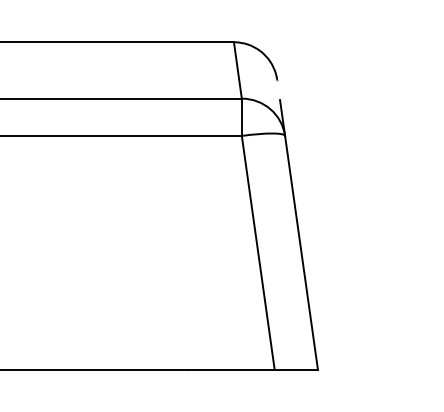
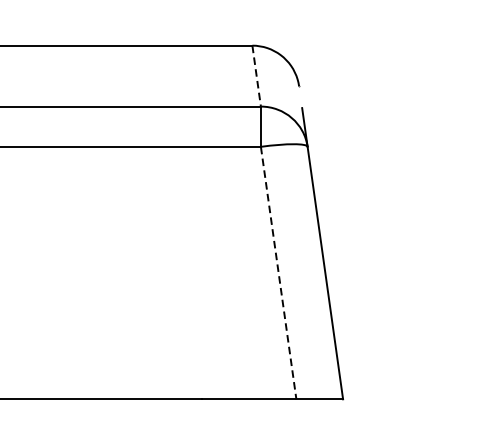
line: (237, 70) -> (256, 76), solid -> dashed
line: (258, 253) -> (278, 273), solid -> dashed

